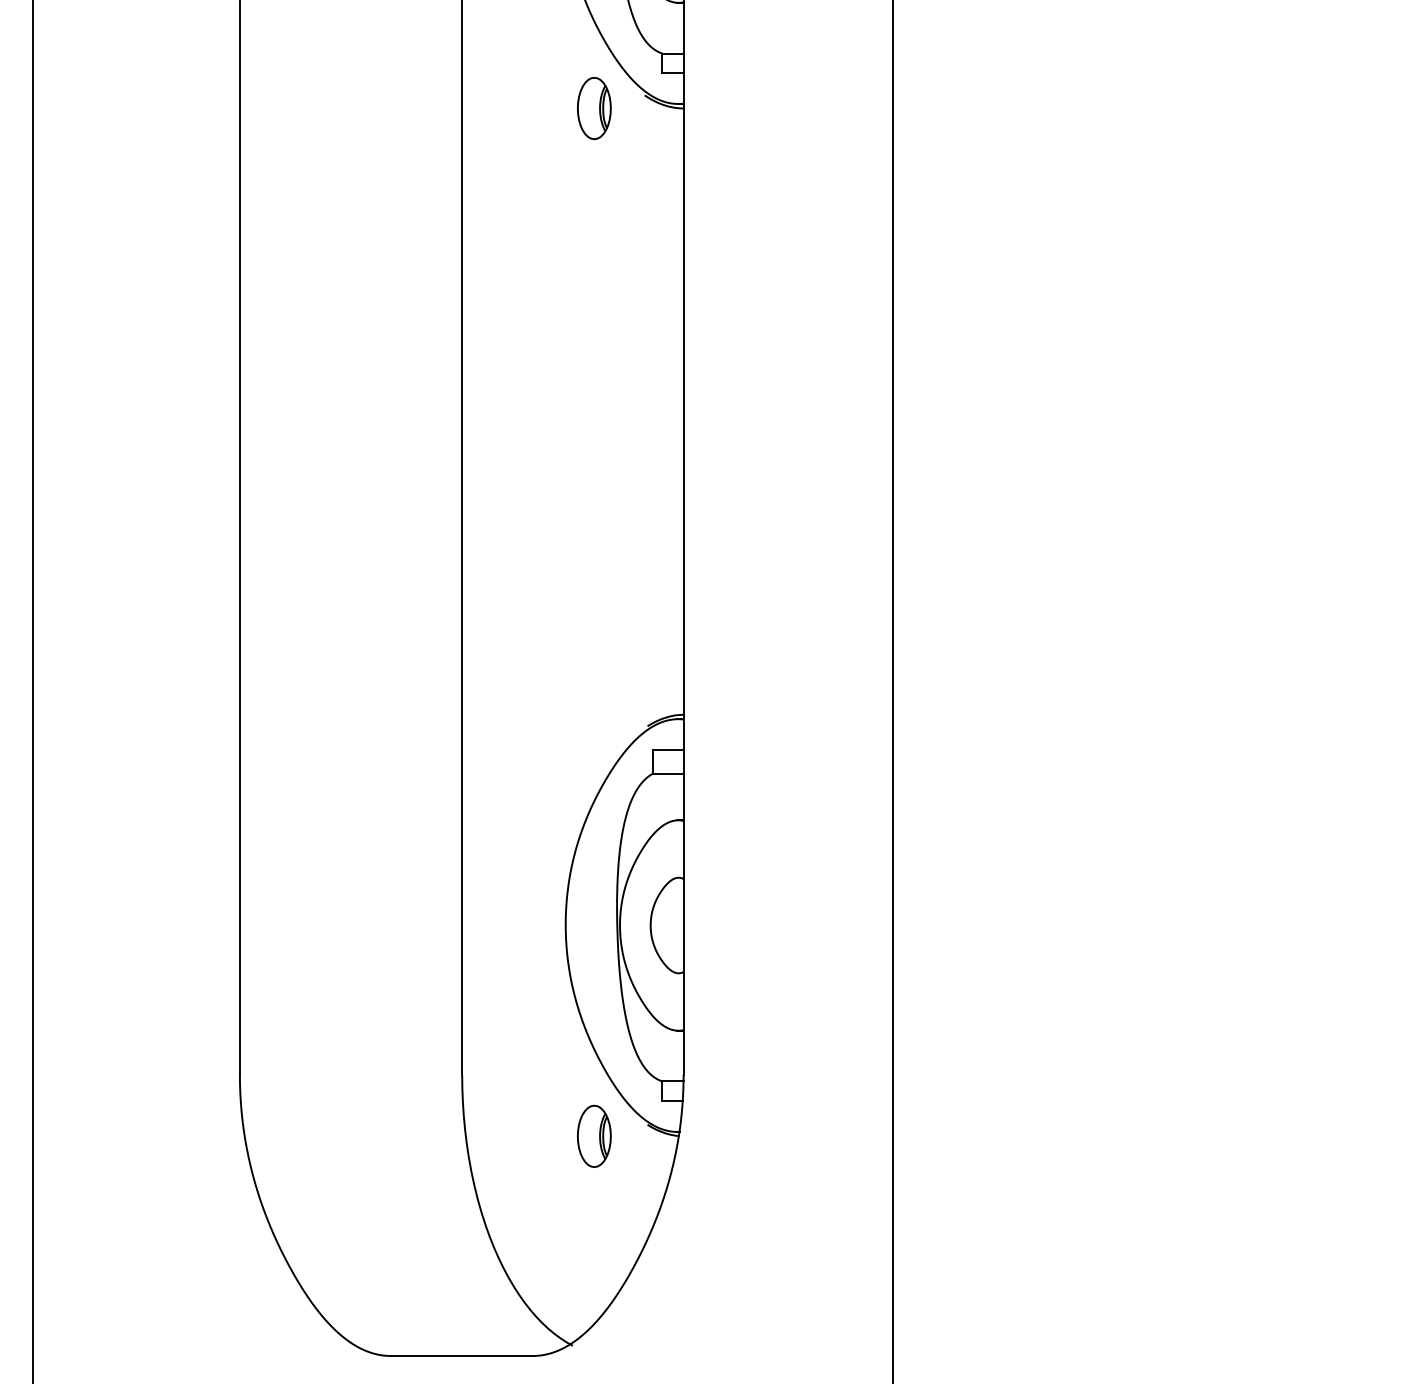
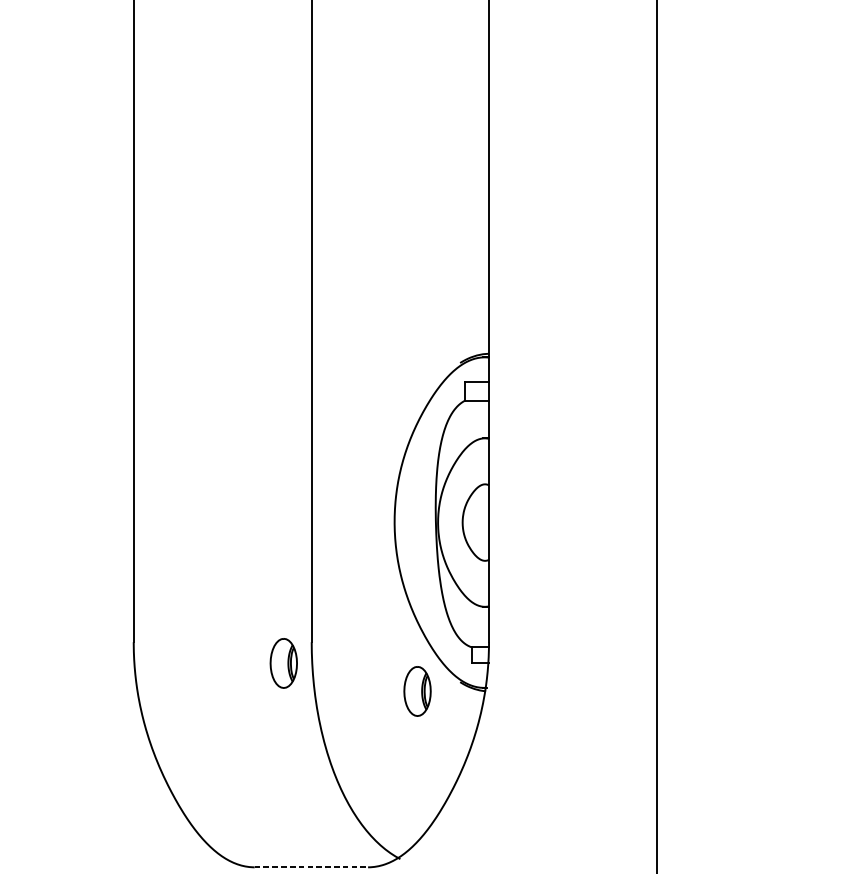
part: (427, 1100) -> (283, 662), added
line: (461, 1356) -> (311, 867), solid -> dashed

